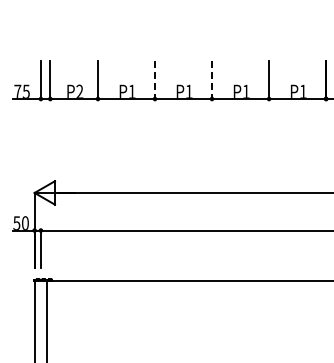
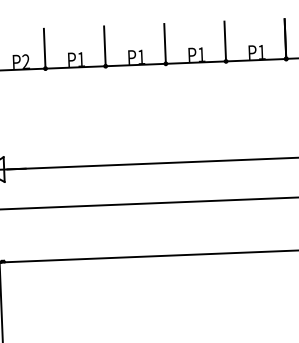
line: (155, 80) -> (105, 46), dashed -> solid
line: (212, 80) -> (165, 44), dashed -> solid

